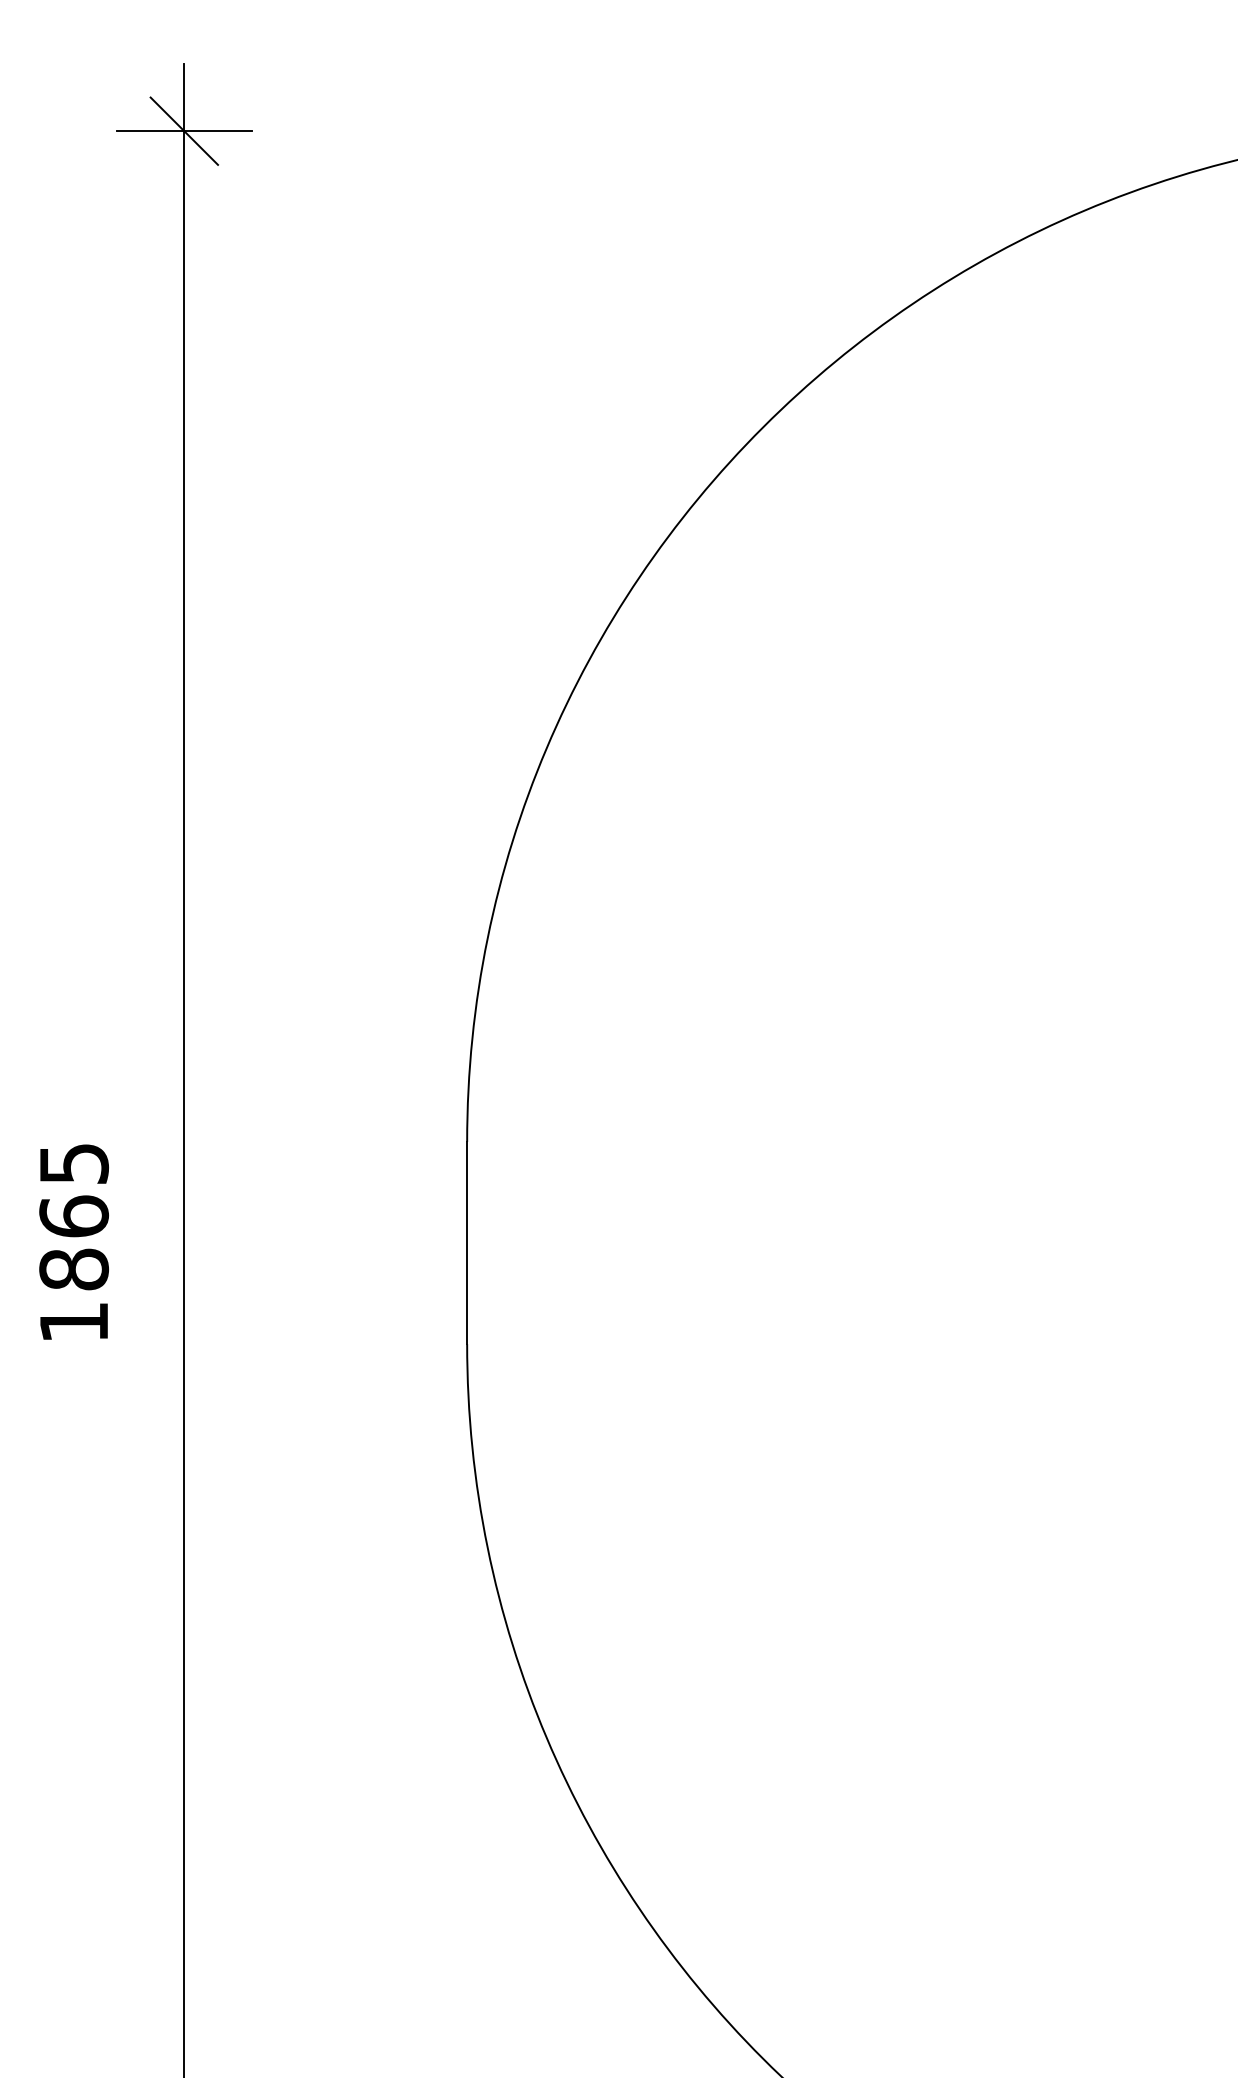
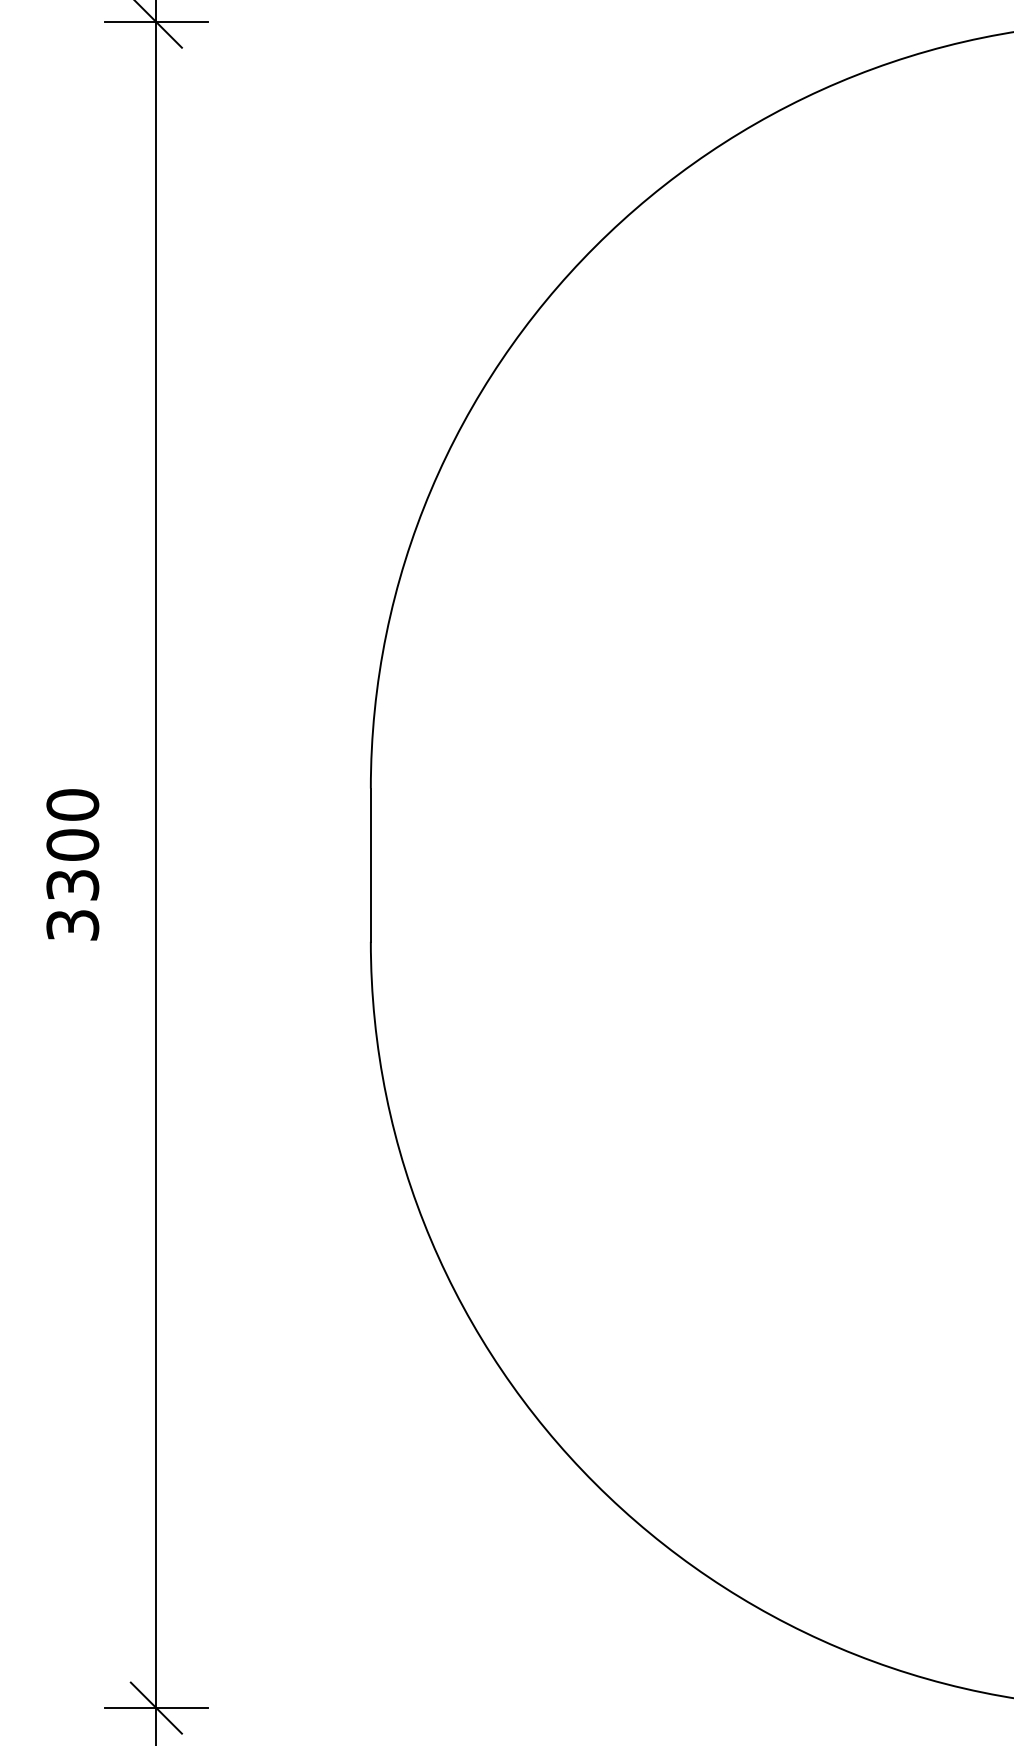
text: (73, 1242) -> (72, 864), 1865 -> 3300

